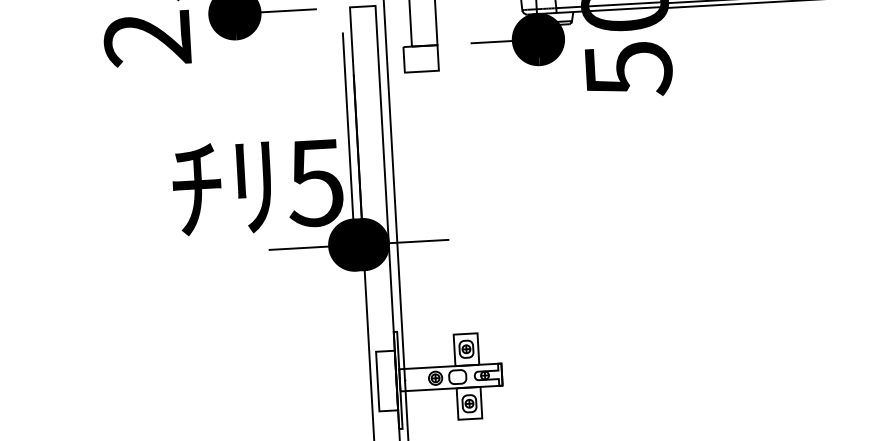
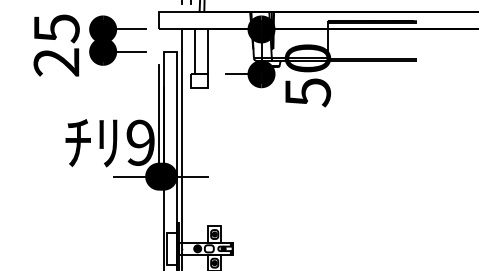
text: (315, 182) -> (140, 142), 5 -> 9

